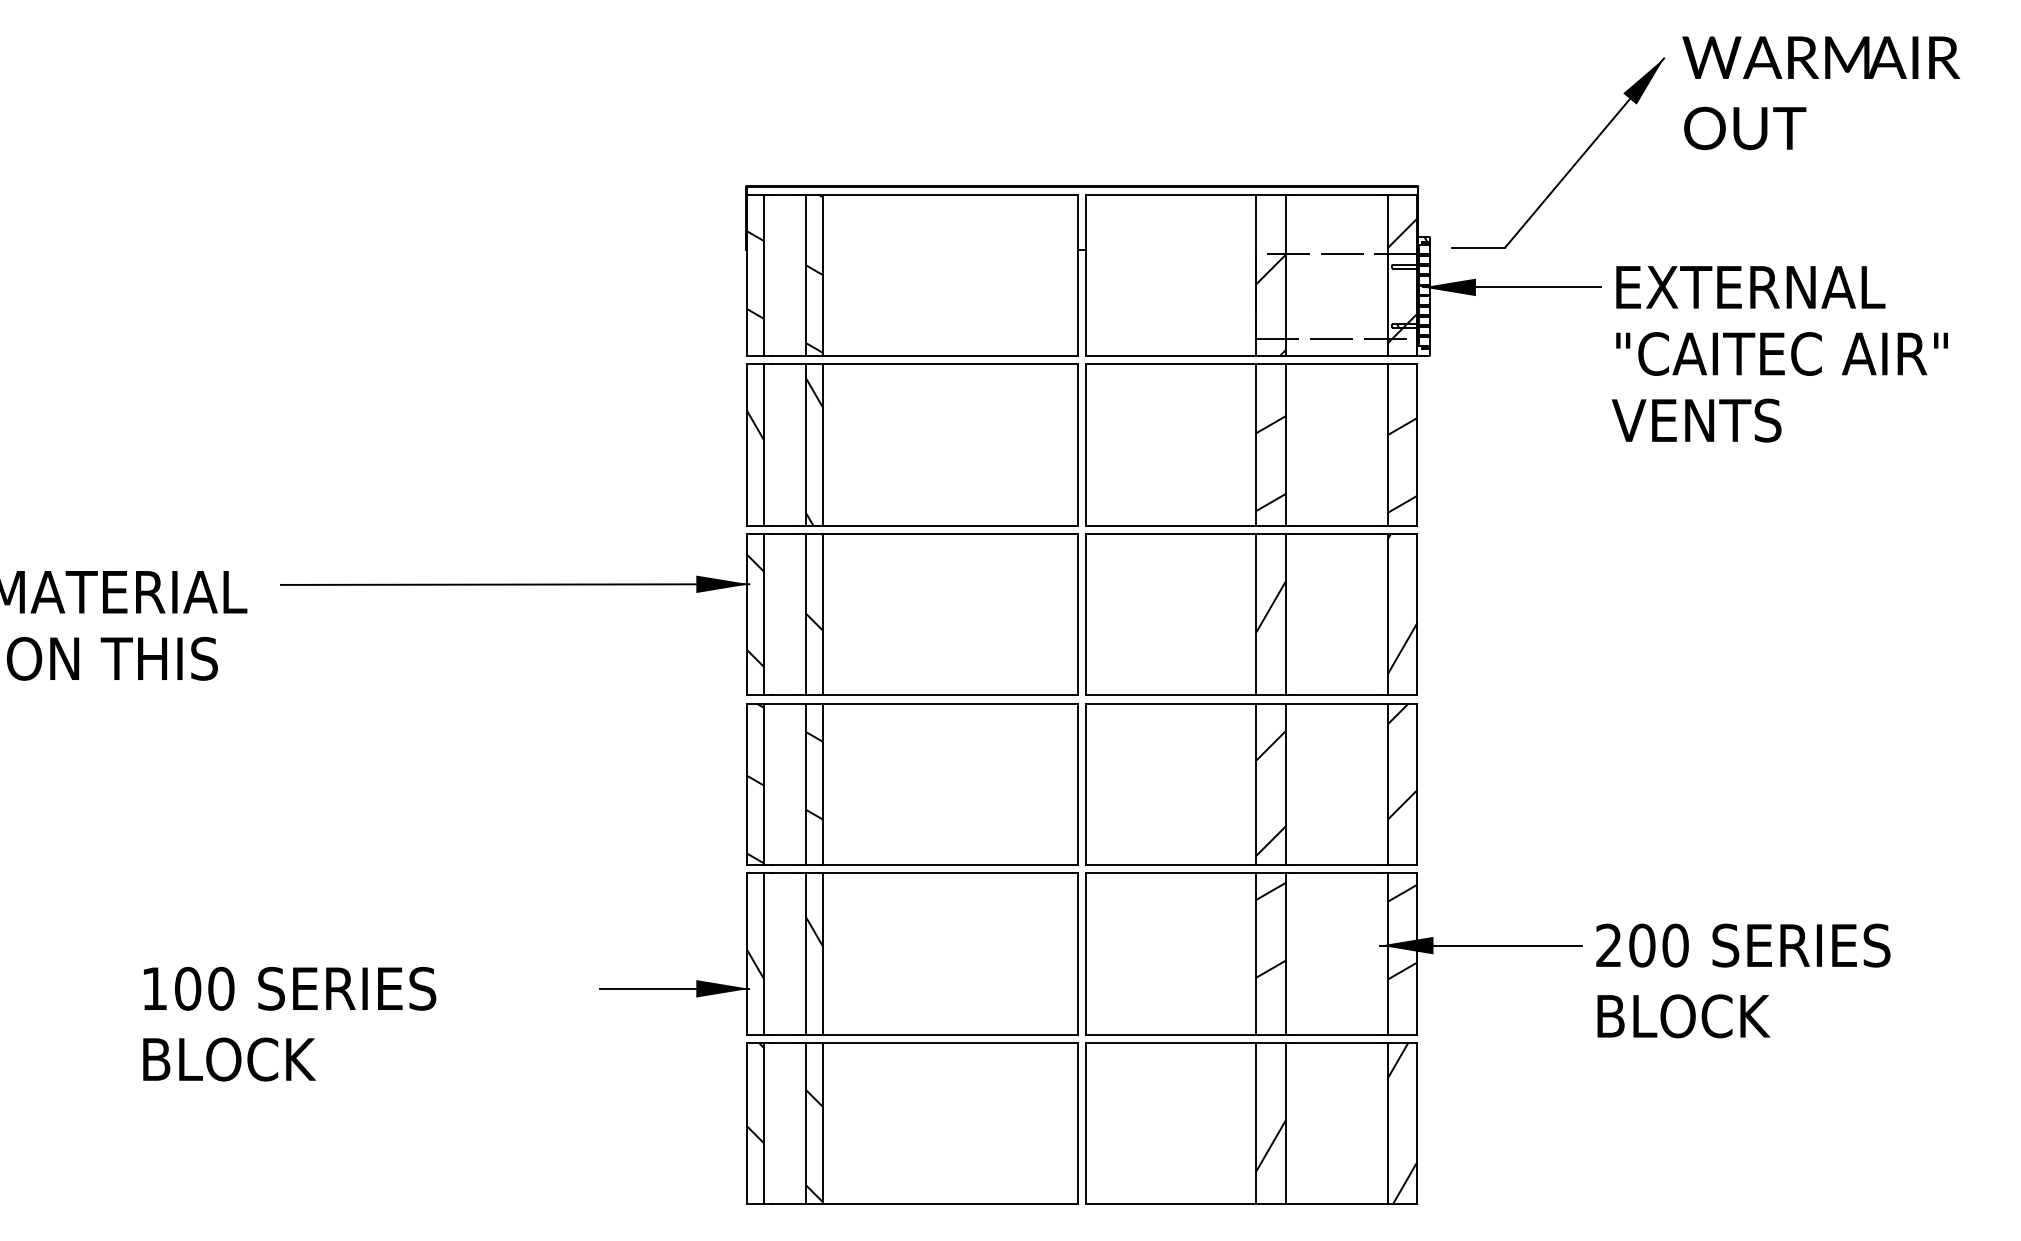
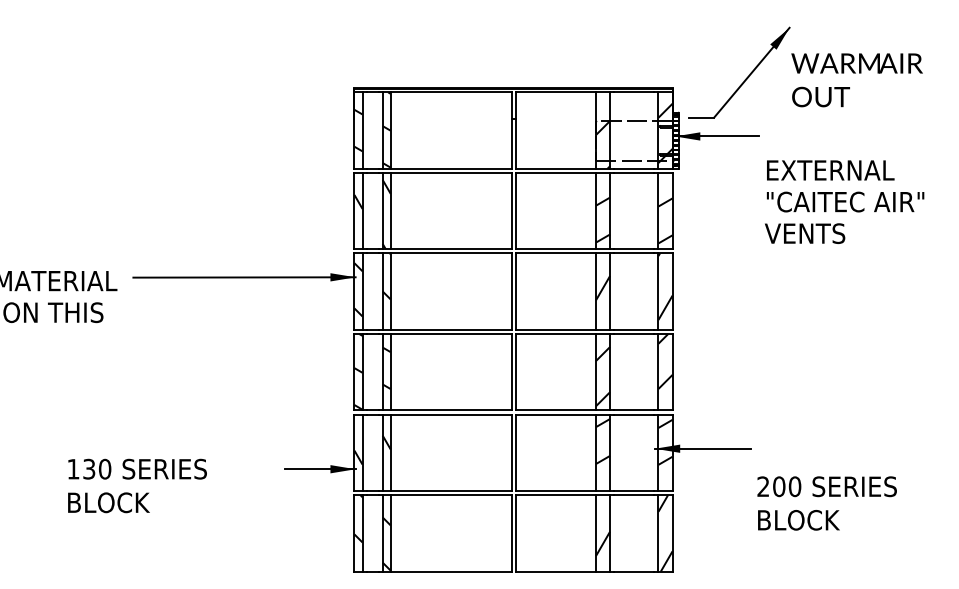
text: (1819, 93) -> (856, 80), moved
text: (1779, 352) -> (844, 201), moved
text: (1741, 980) -> (826, 503), moved
text: (188, 987) -> (89, 468), 100 -> 130

